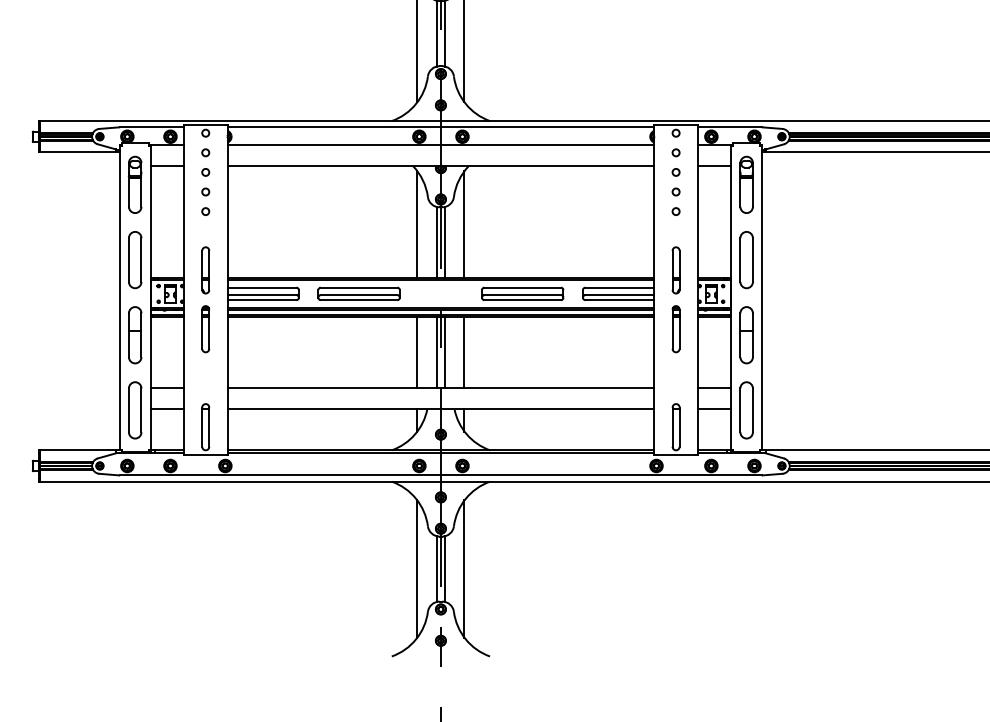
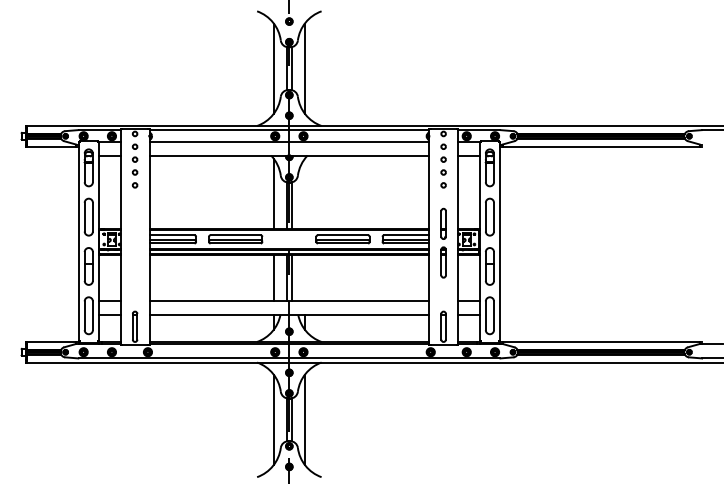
line: (464, 223) -> (304, 193), removed
part: (206, 298) -> (135, 242), removed
line: (464, 352) -> (304, 277), removed

